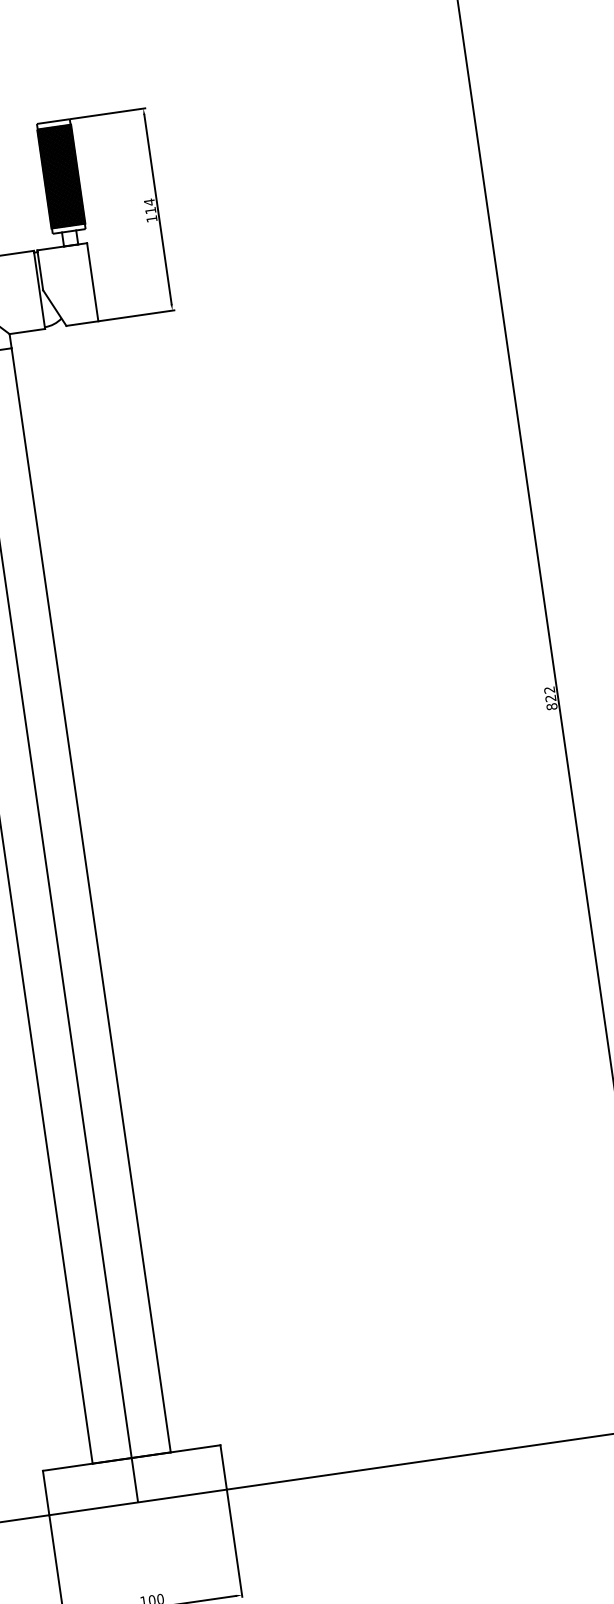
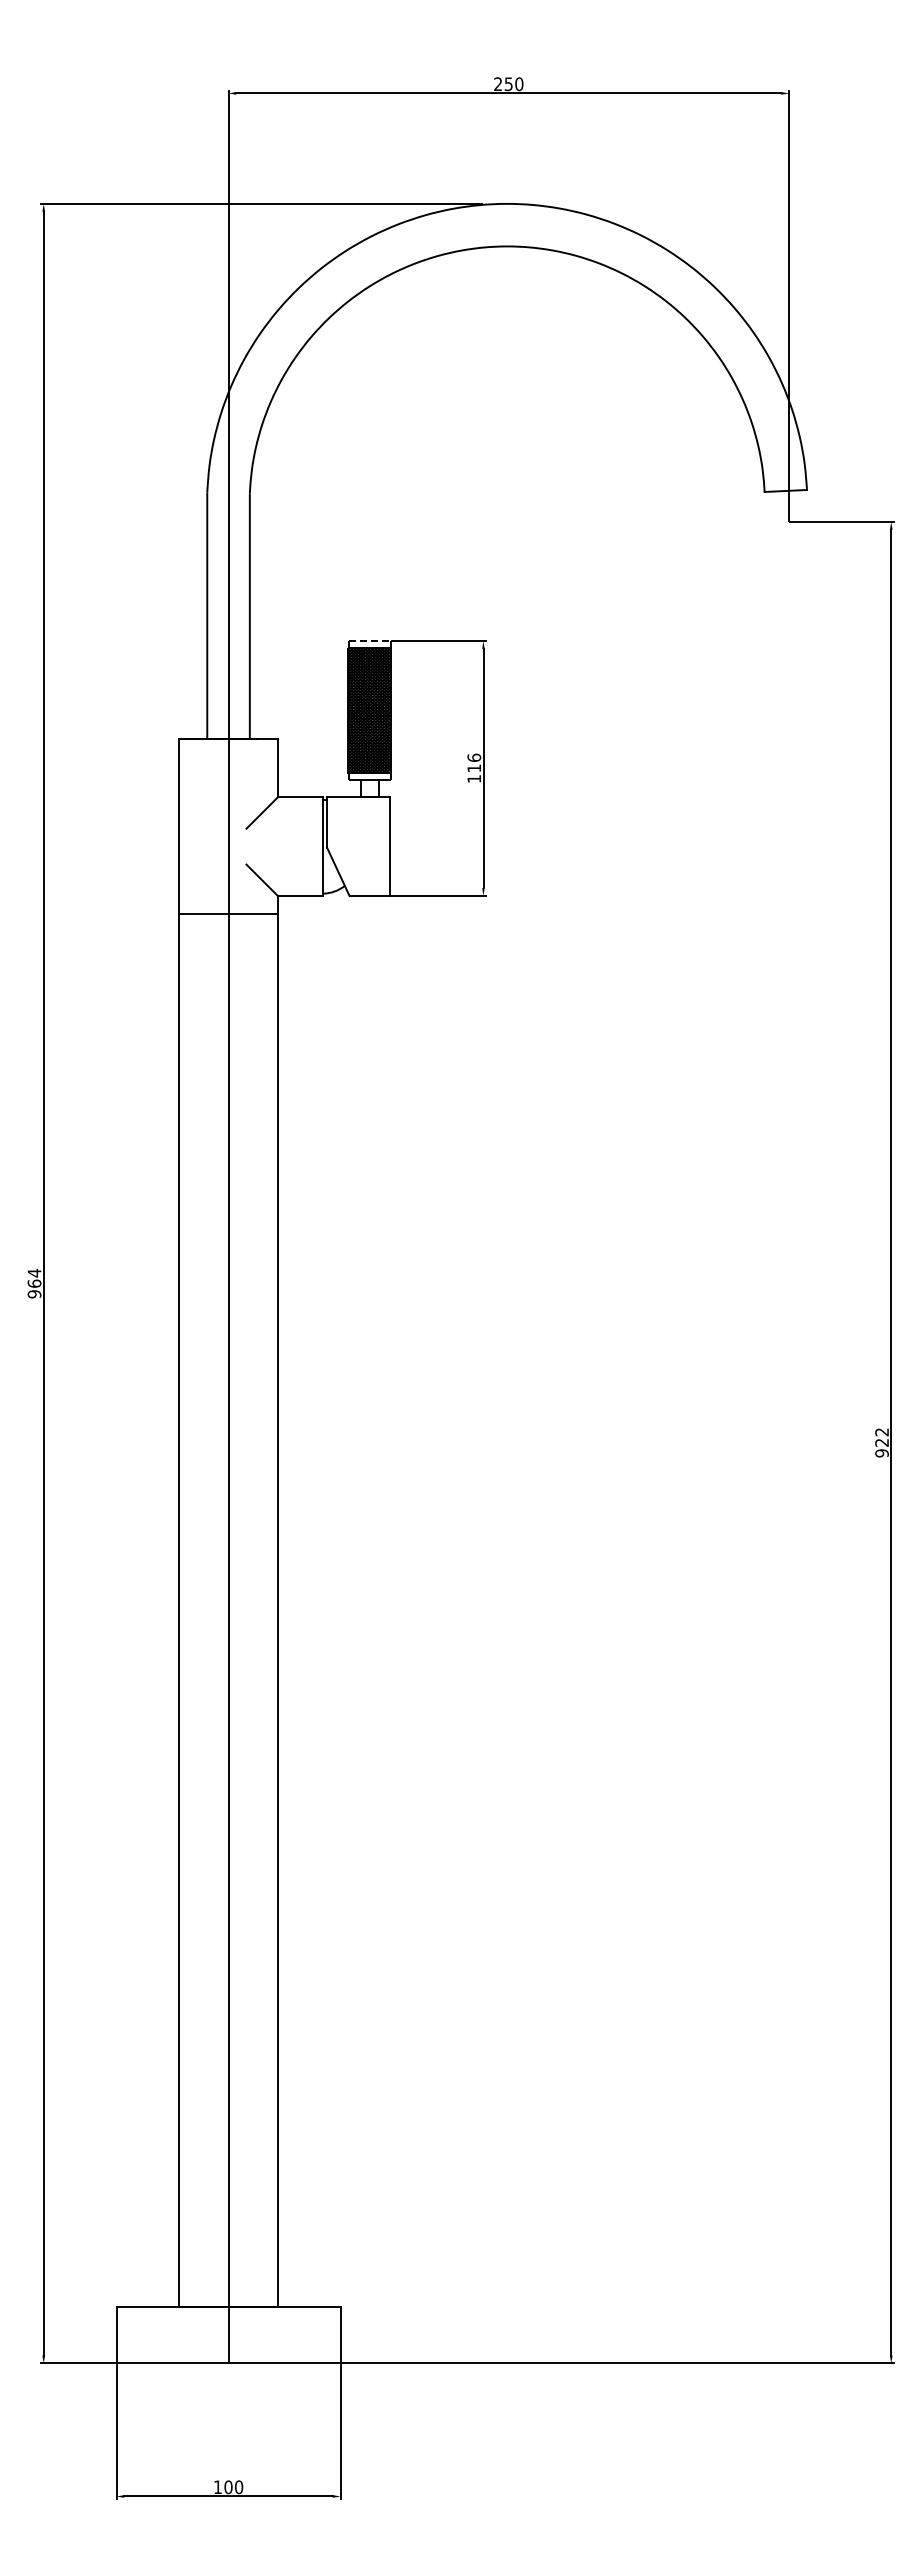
line: (53, 121) -> (369, 640), solid -> dashed
text: (149, 201) -> (474, 757), 114 -> 116
text: (551, 706) -> (881, 1453), 822 -> 922

